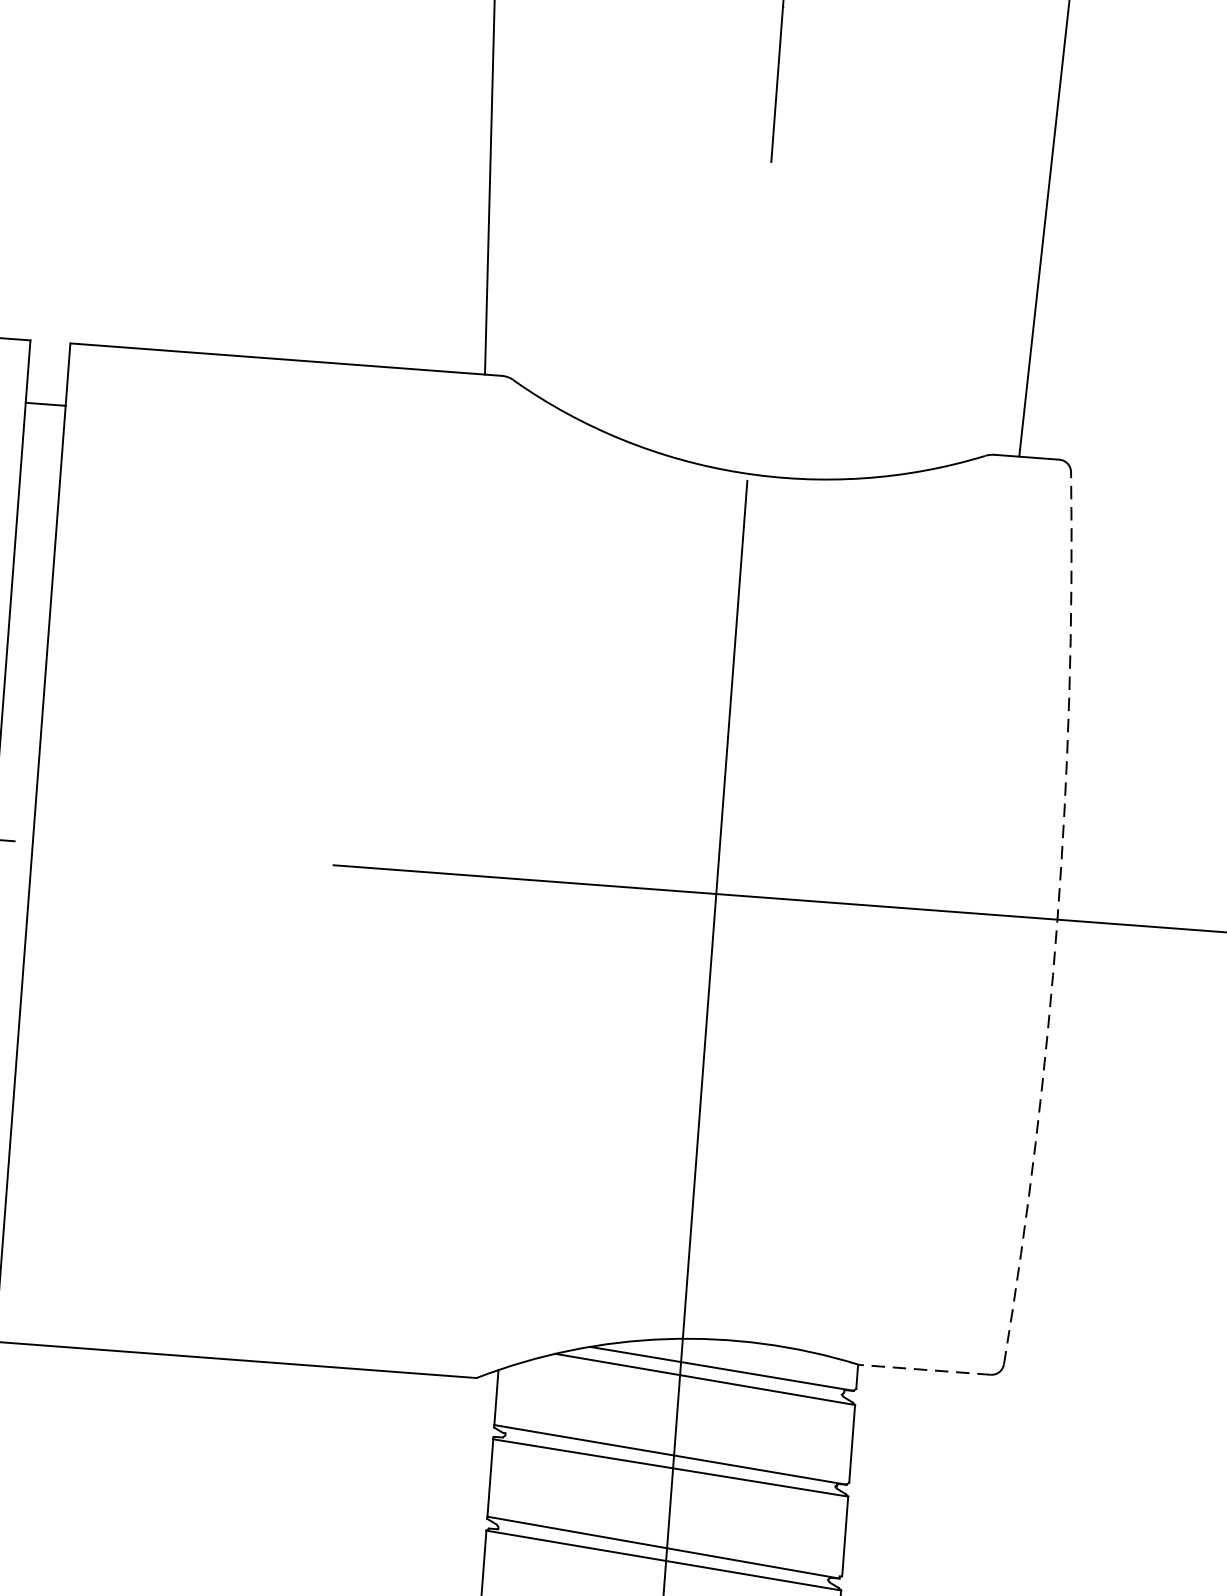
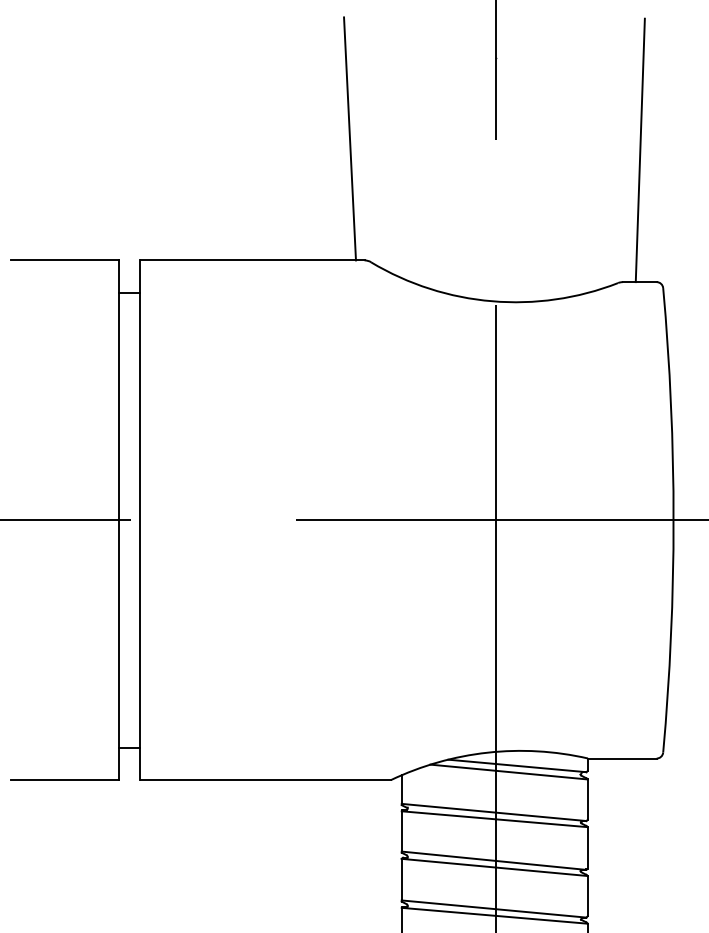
arc: (1057, 919) -> (673, 520), dashed -> solid
line: (923, 1369) -> (621, 758), dashed -> solid

